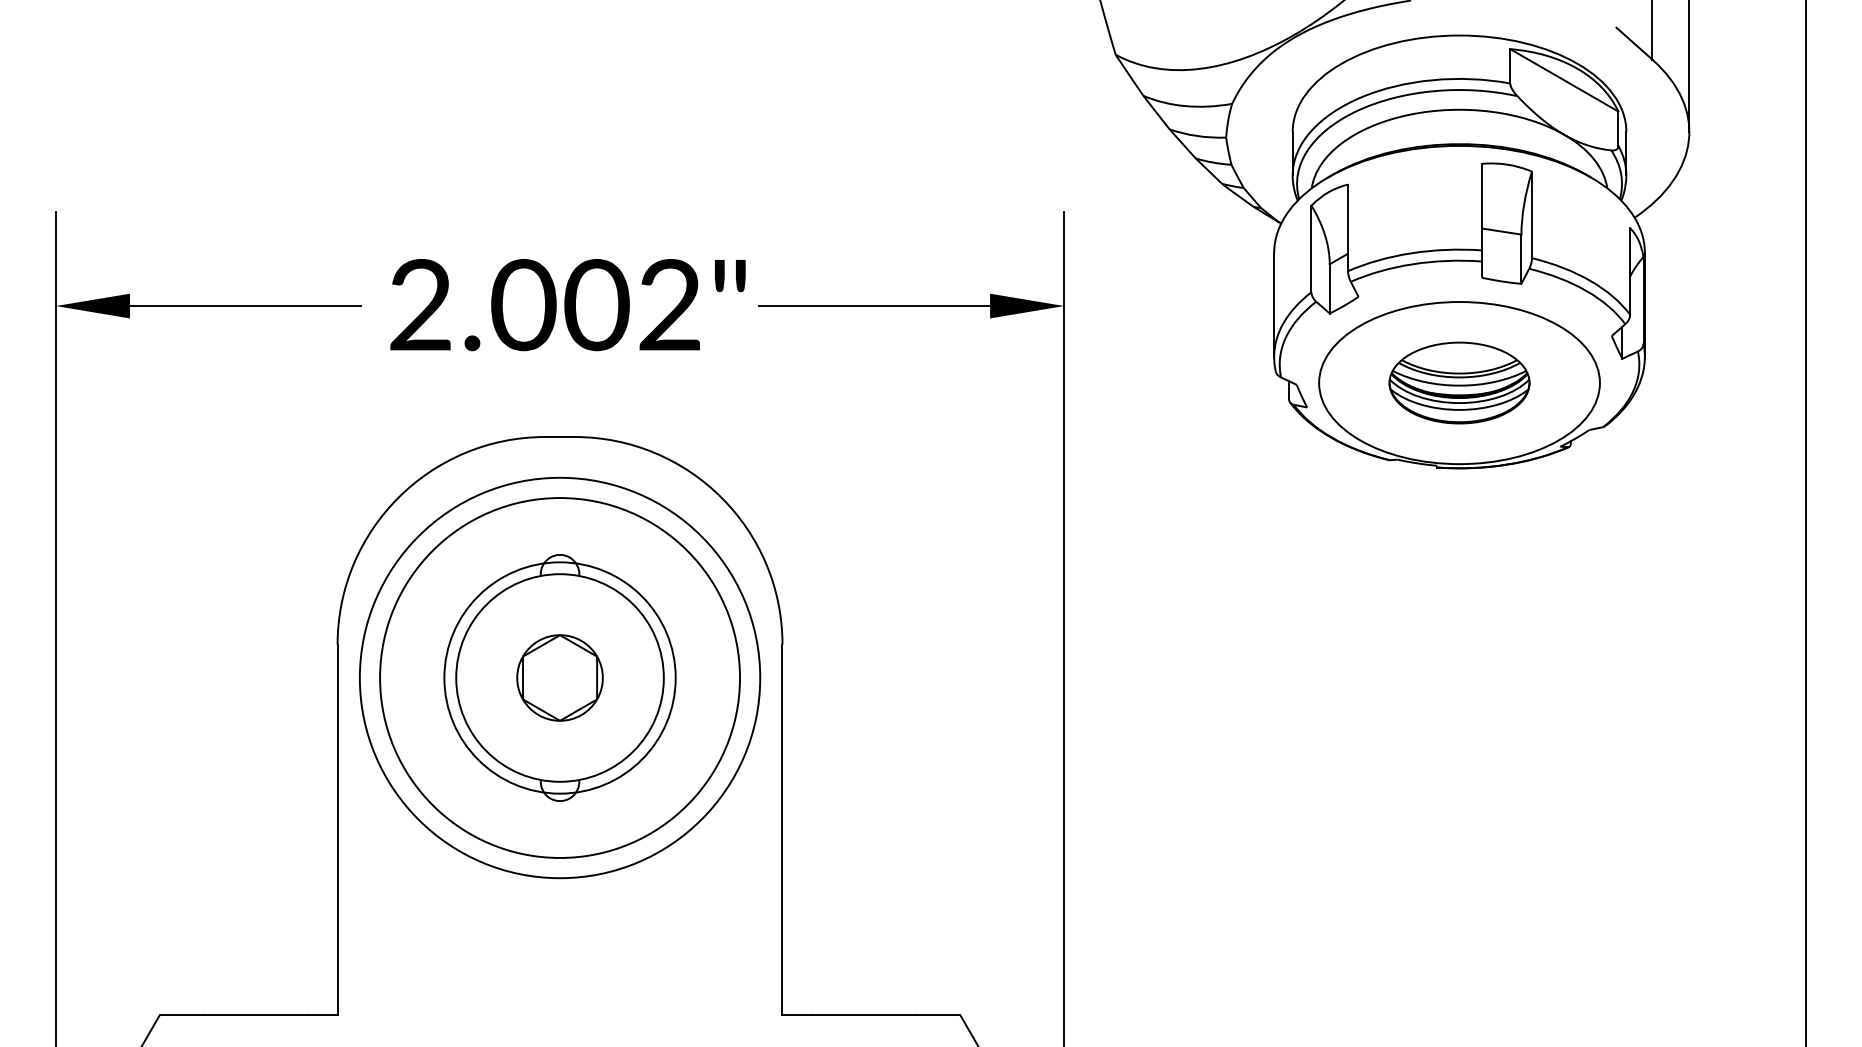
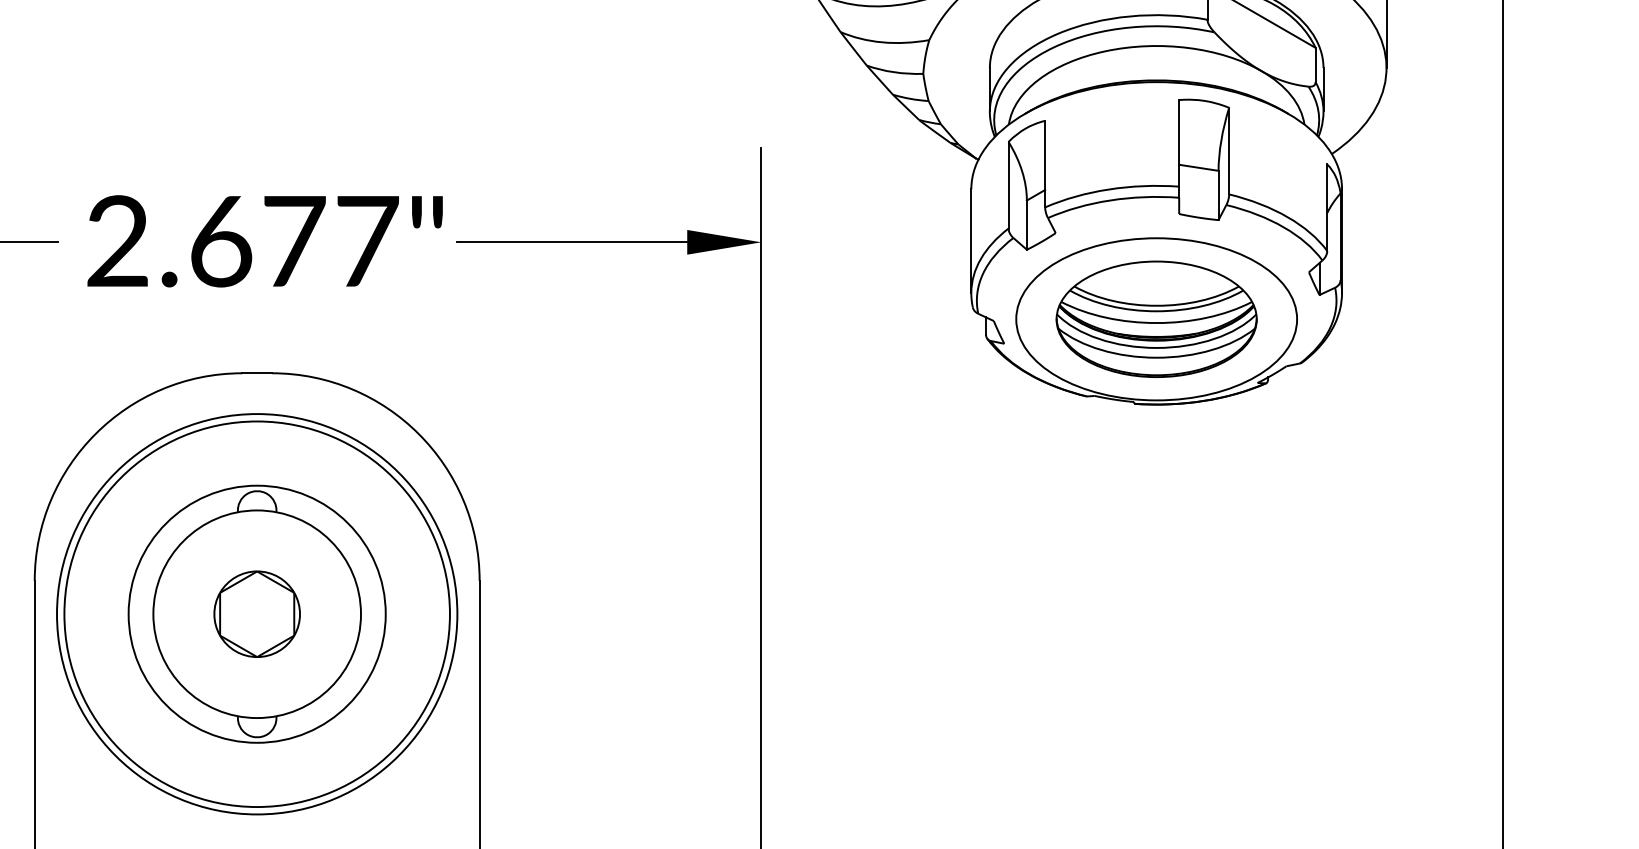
text: (596, 305) -> (293, 241), 2.002" -> 2.677"
part: (1459, 382) -> (1156, 318), size x1.43
circle: (559, 677) -> (256, 613), size x0.71
circle: (559, 677) -> (256, 613), size x1.67

